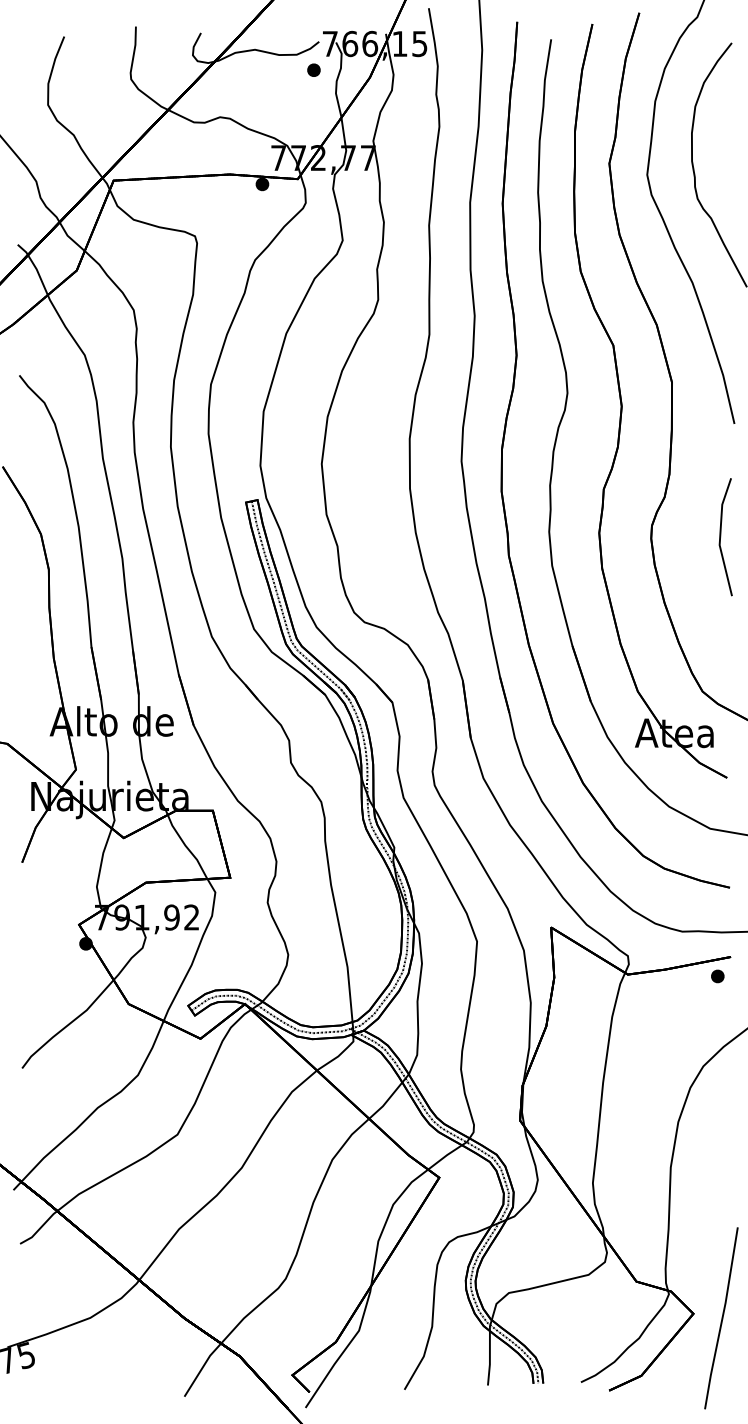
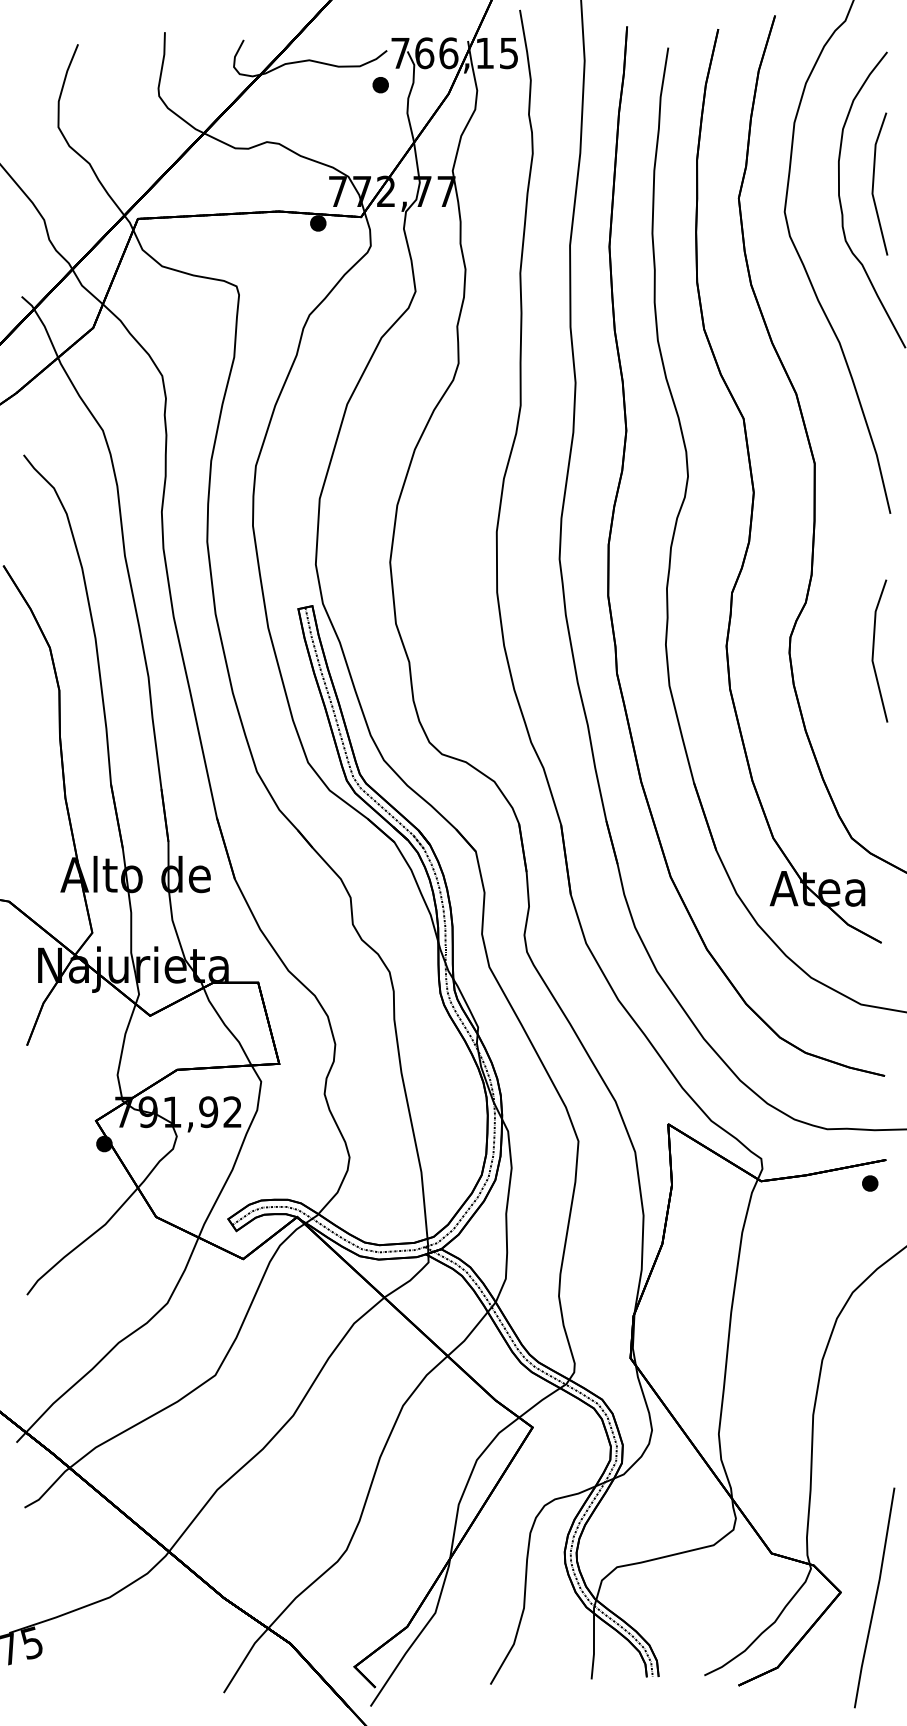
line: (721, 150) -> (874, 182), added

